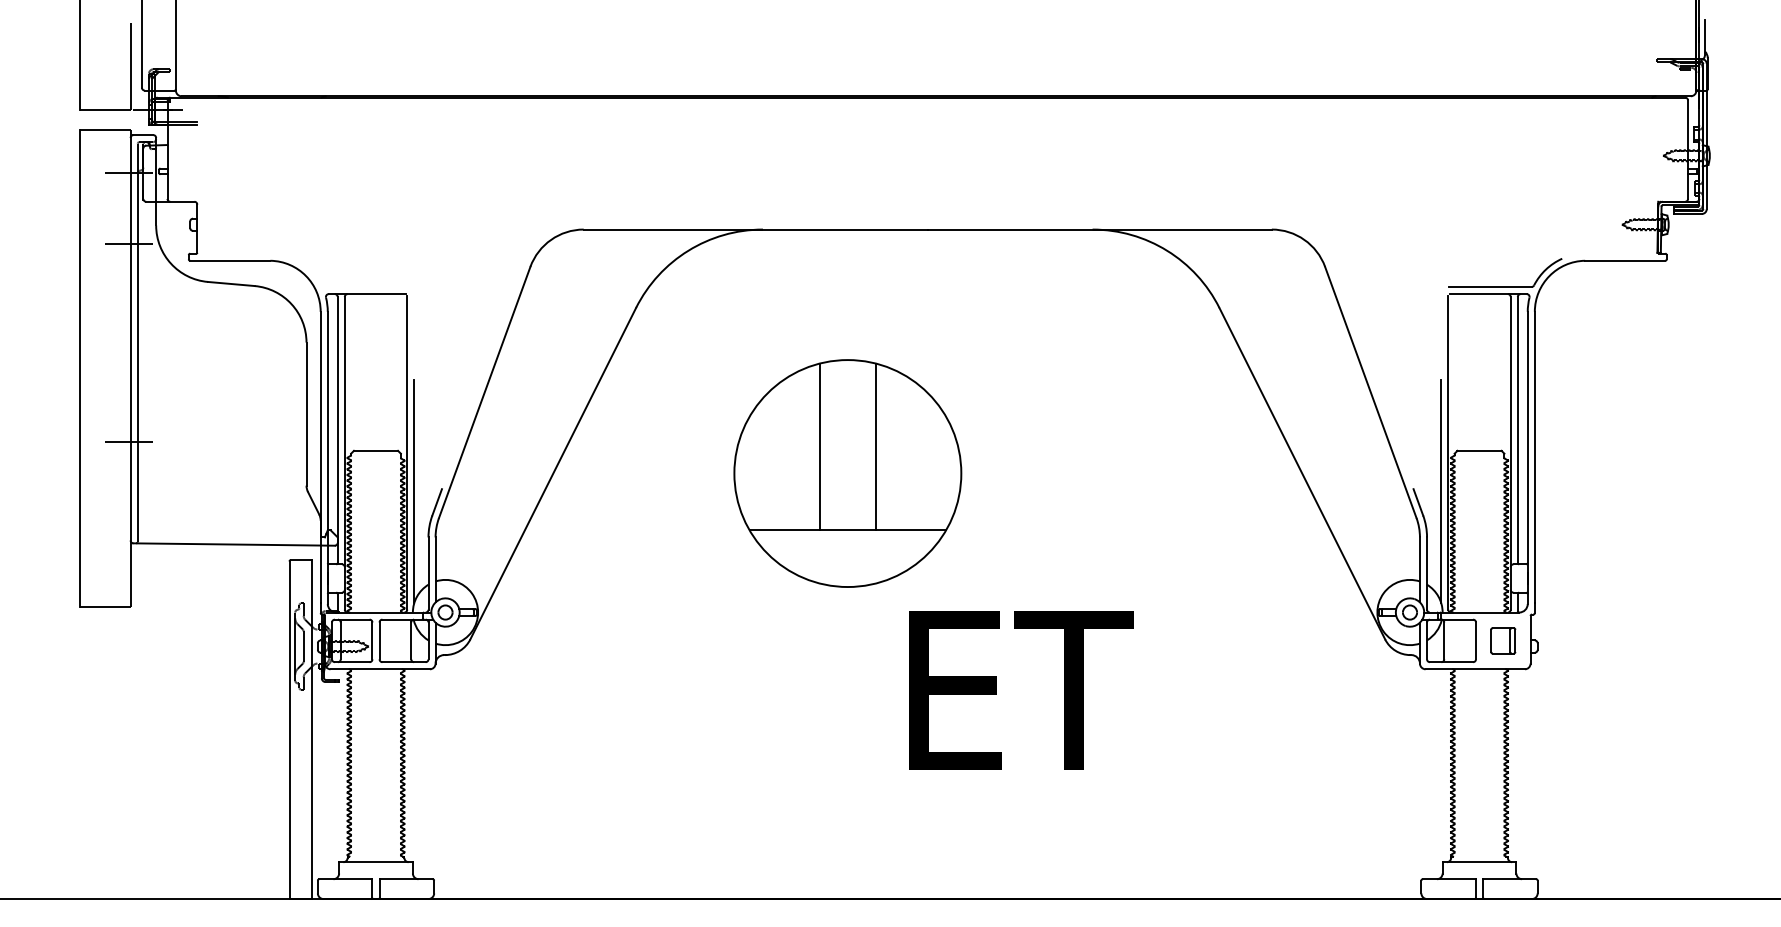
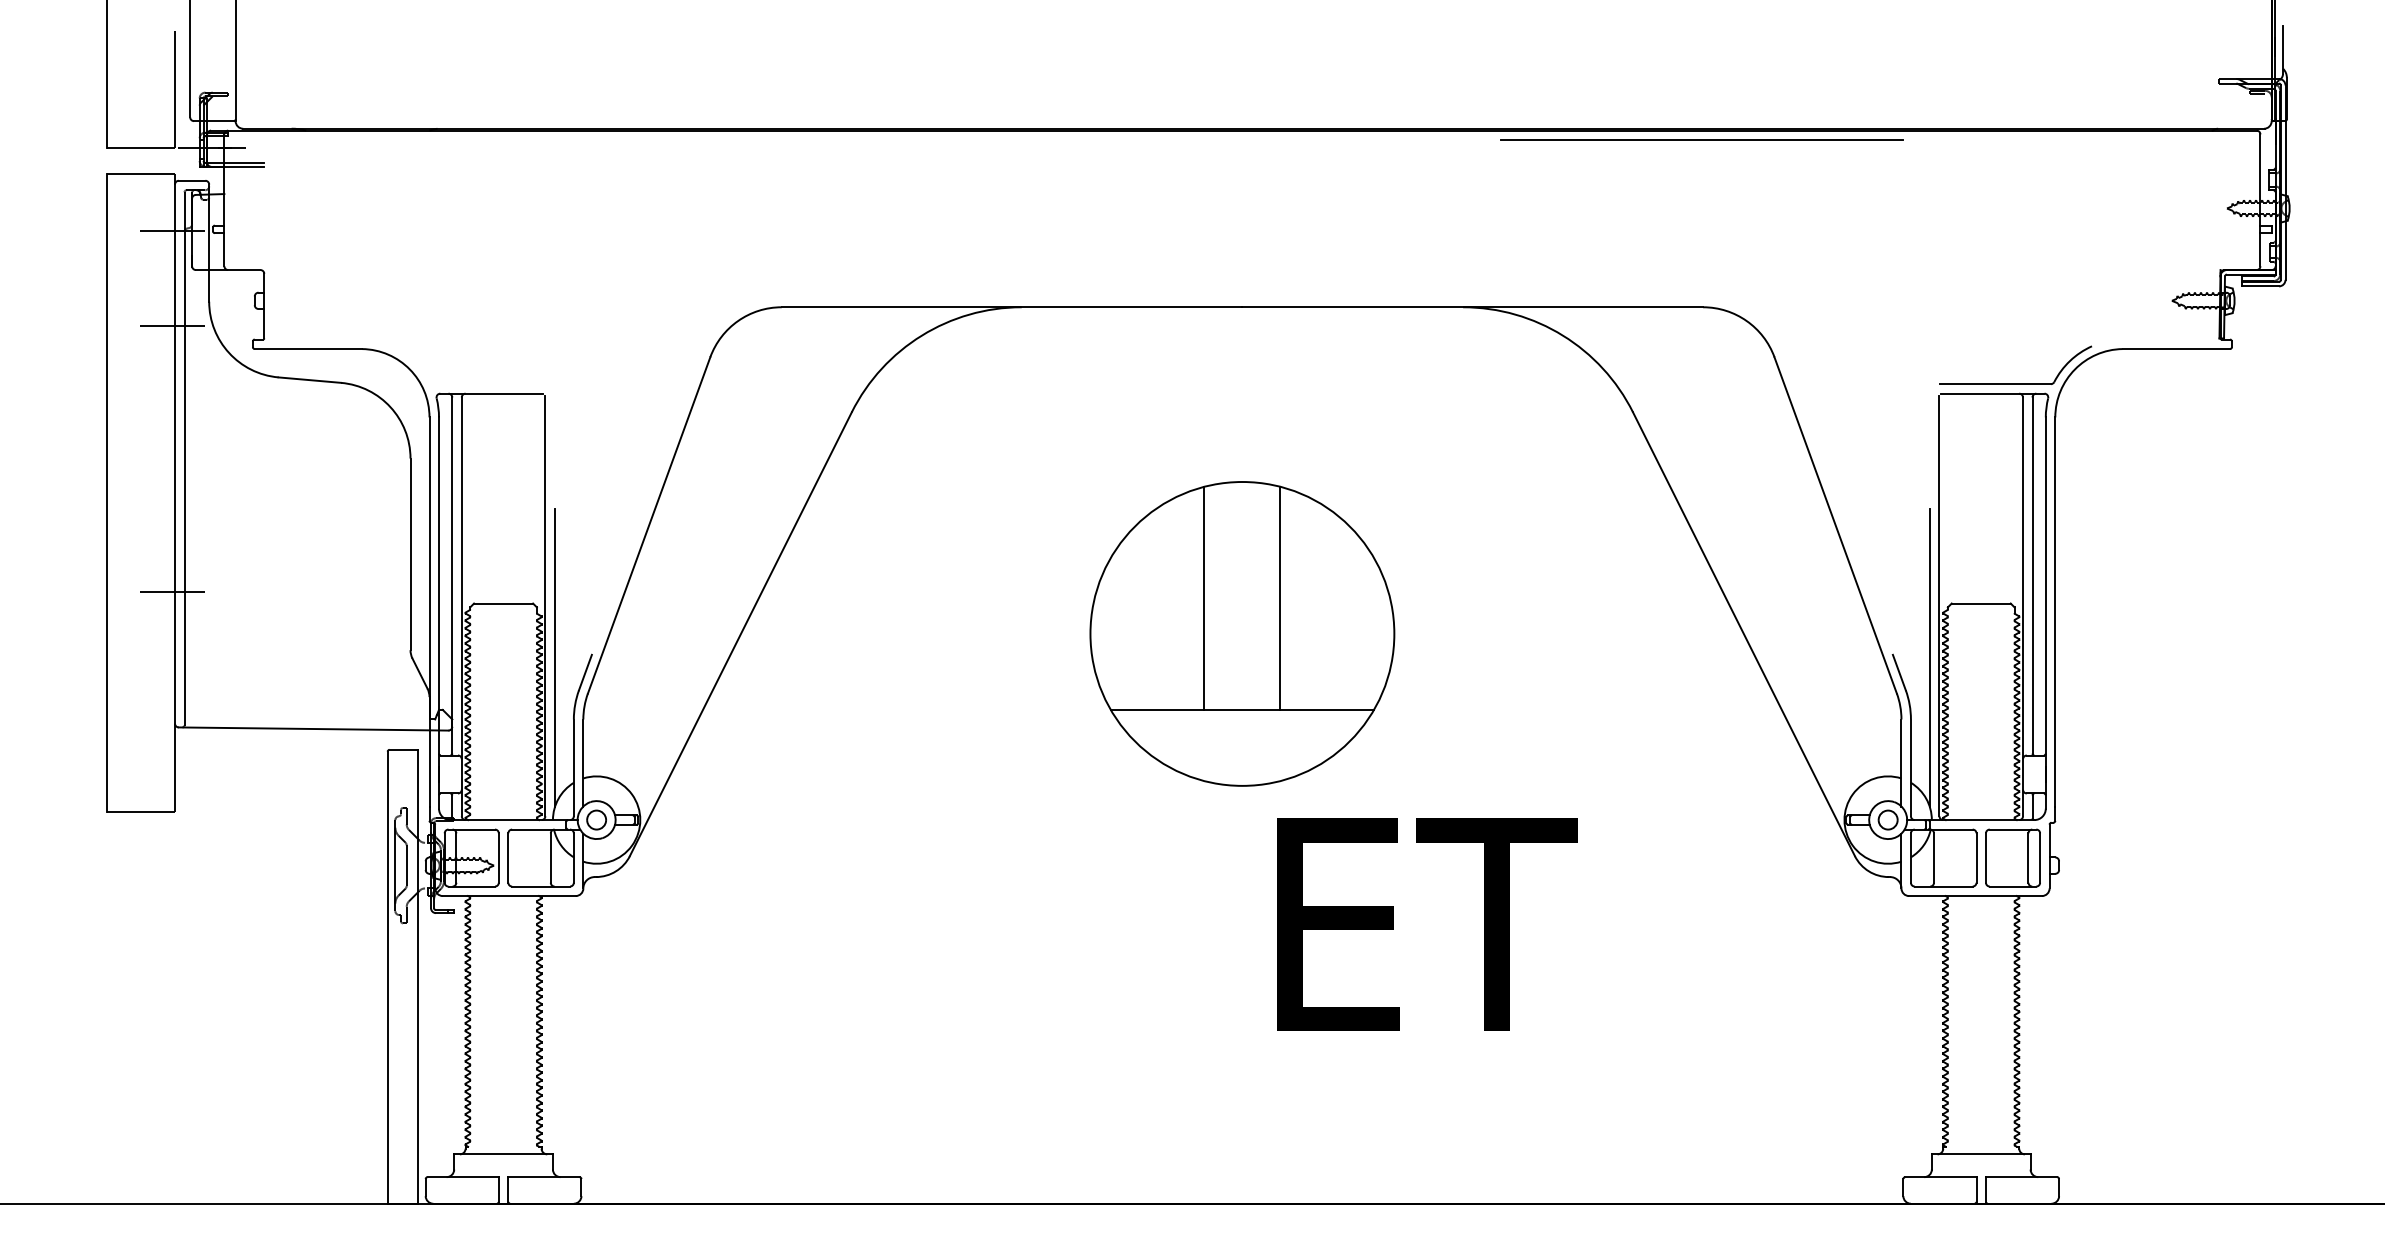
line: (1270, 105) -> (1701, 140), added
part: (847, 473) -> (1242, 633), moved
part: (1502, 640) -> (2012, 857), size x1.67
text: (1021, 690) -> (1427, 924), moved

